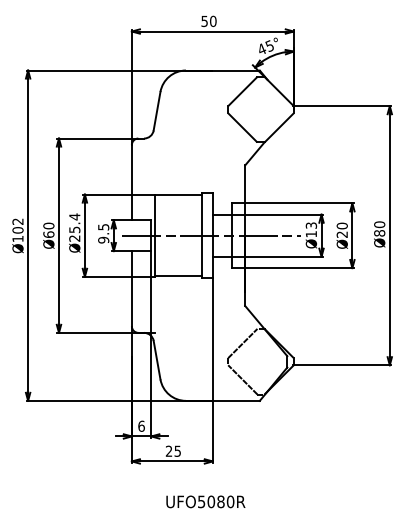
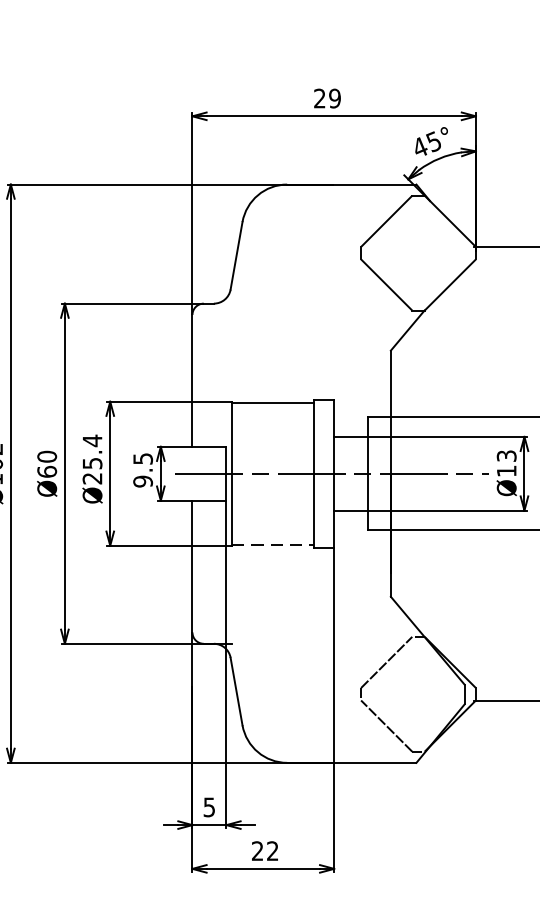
text: (208, 21) -> (326, 98), 50 -> 29
line: (178, 276) -> (274, 545), solid -> dashed
text: (141, 425) -> (209, 805), 6 -> 5
text: (177, 450) -> (272, 849), 25 -> 22

